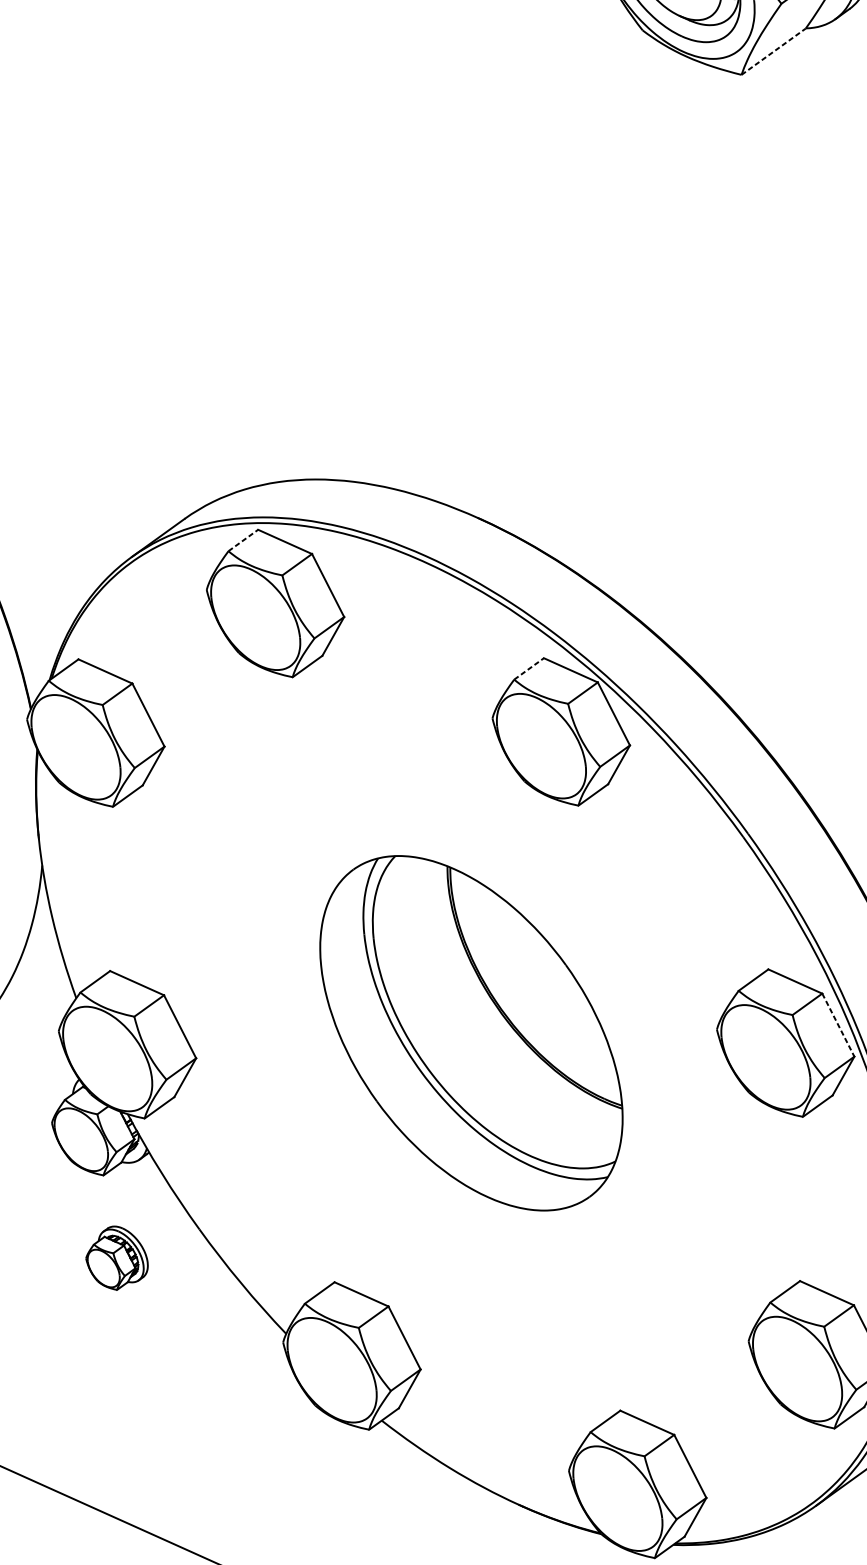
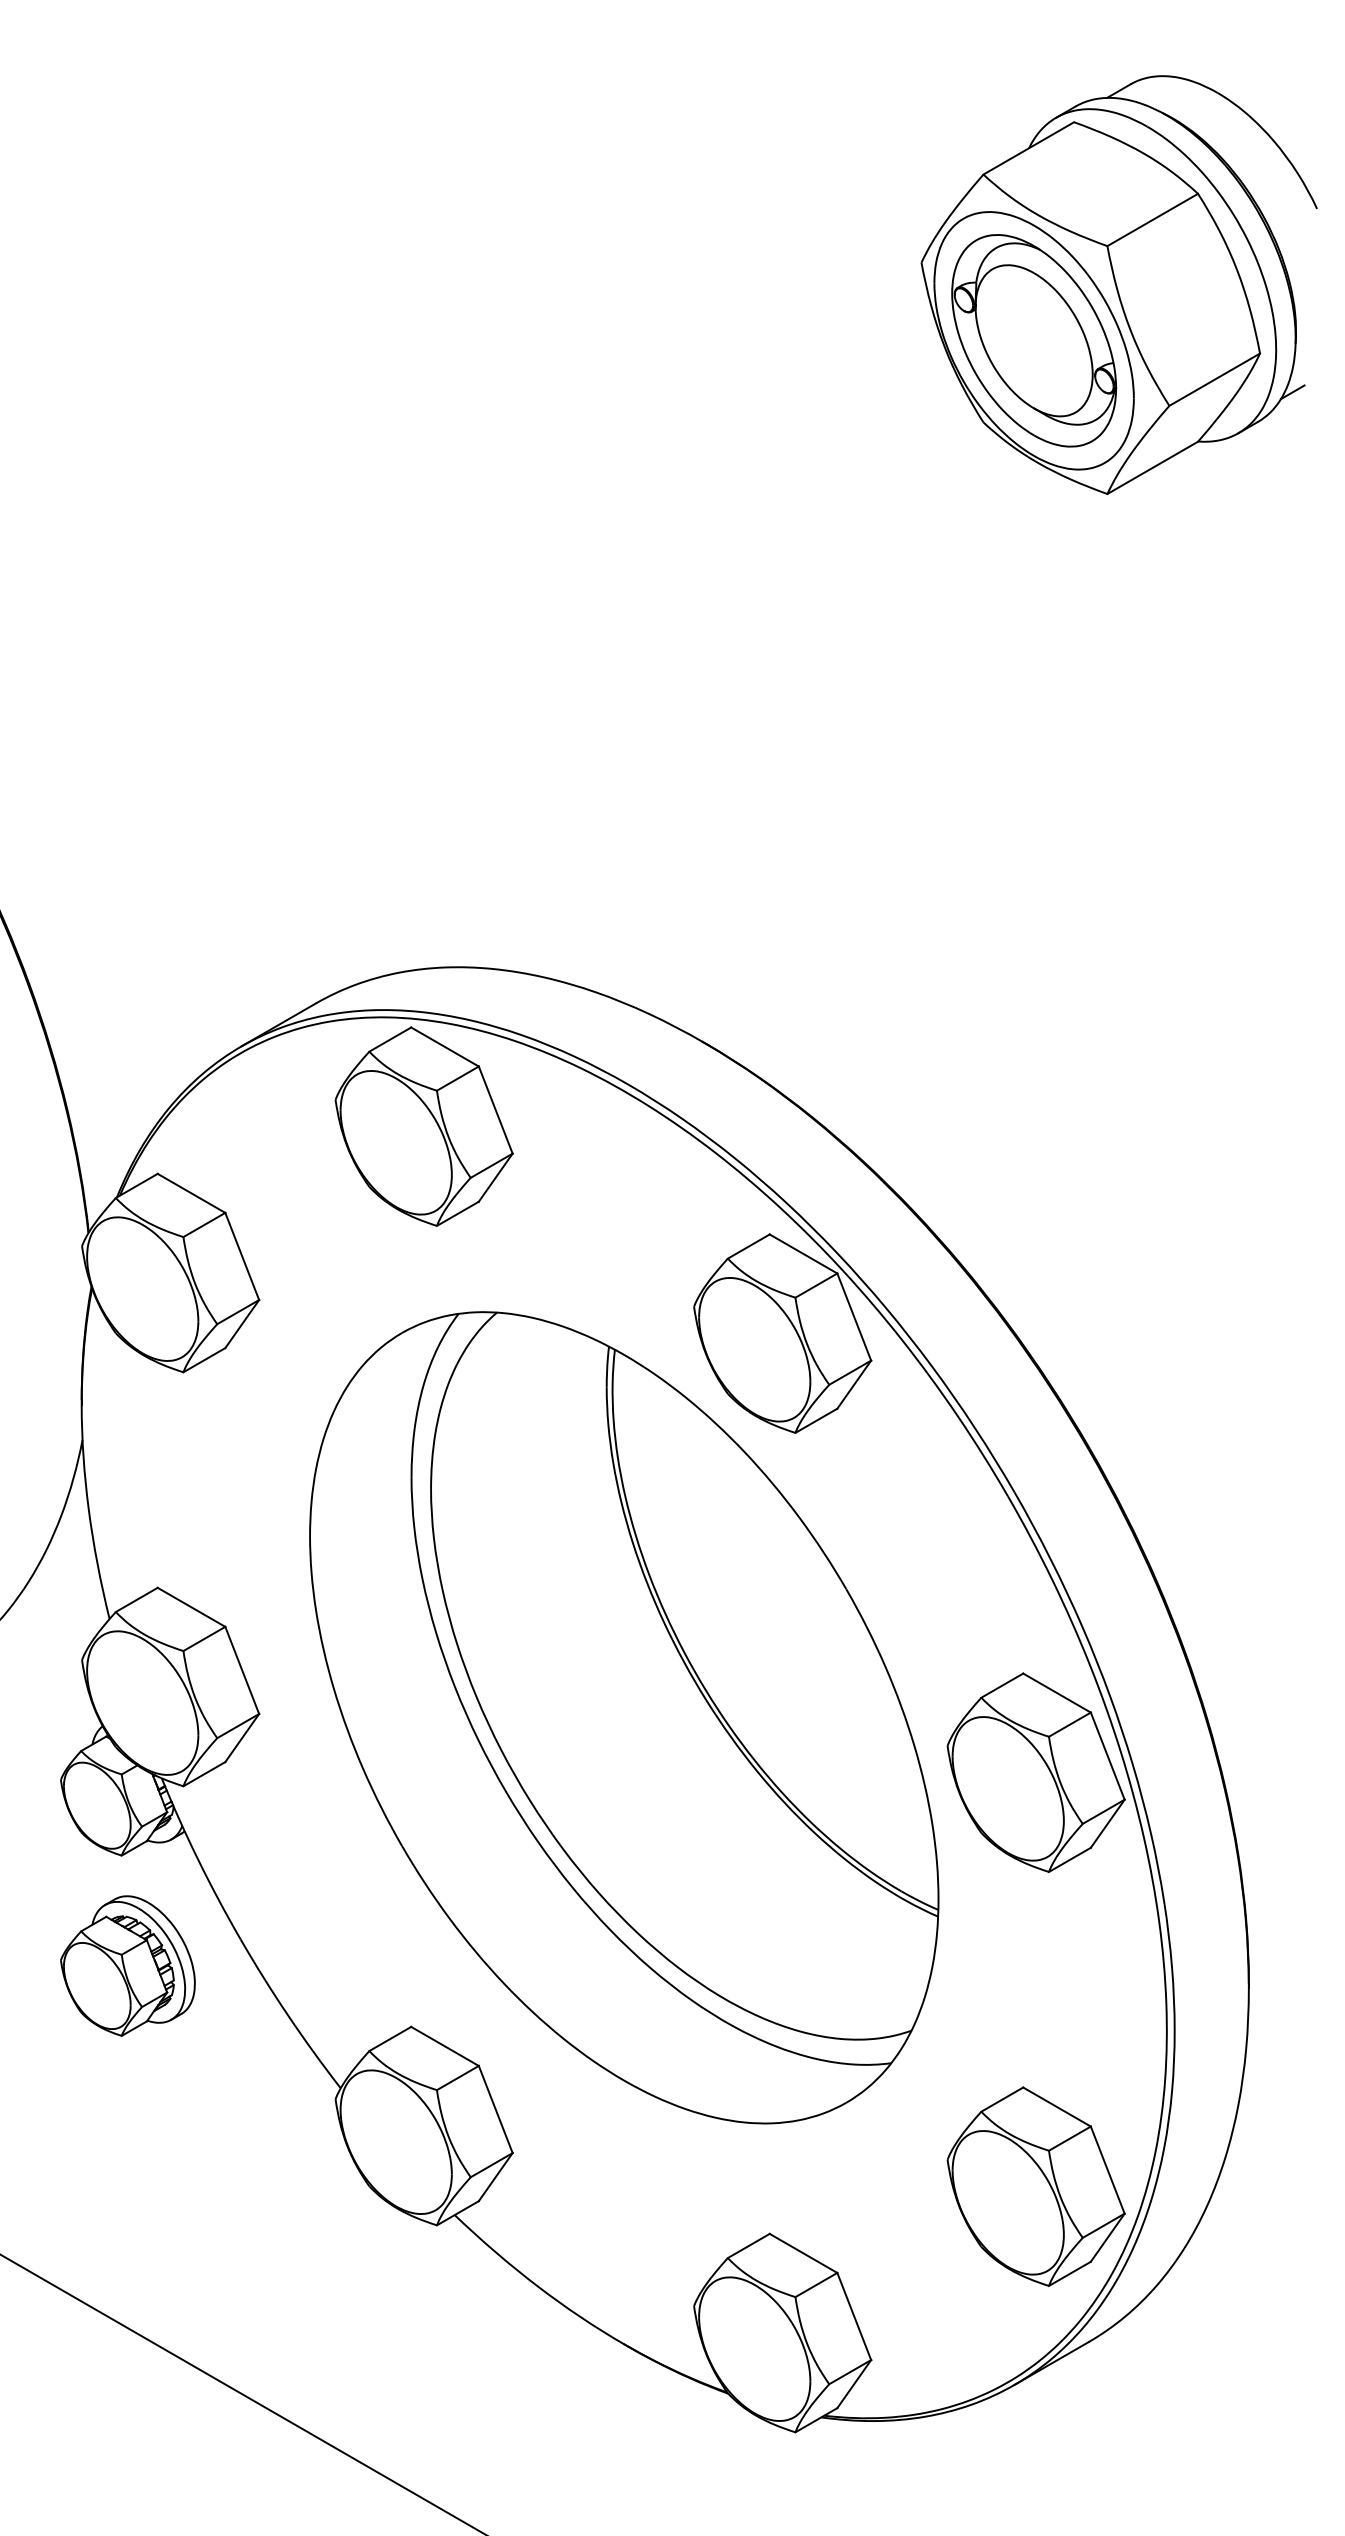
line: (774, 51) -> (1153, 467), dashed -> solid
line: (243, 540) -> (390, 1039), dashed -> solid
line: (529, 668) -> (749, 1246), dashed -> solid
line: (838, 1025) -> (1107, 1756), dashed -> solid
part: (471, 1033) -> (624, 1717), size x1.67
part: (116, 1257) -> (127, 1965), size x1.67

